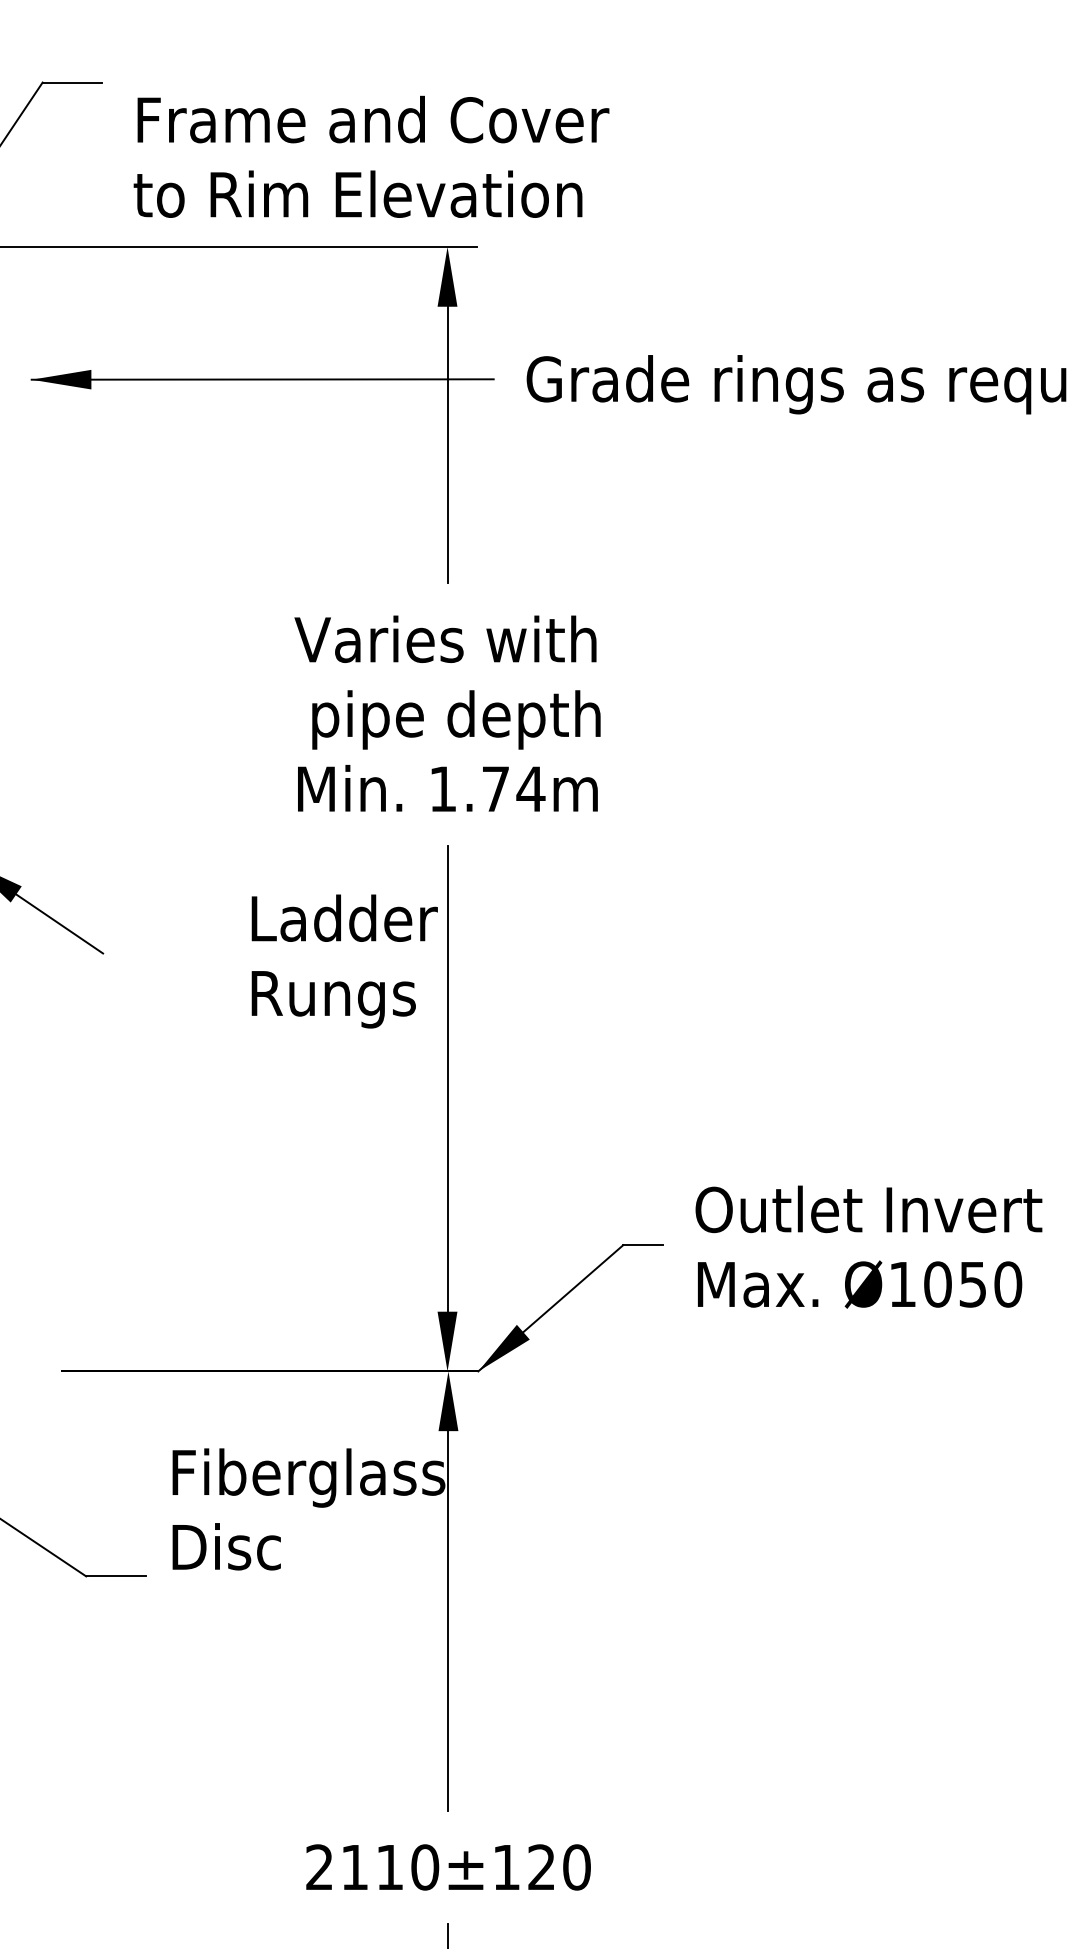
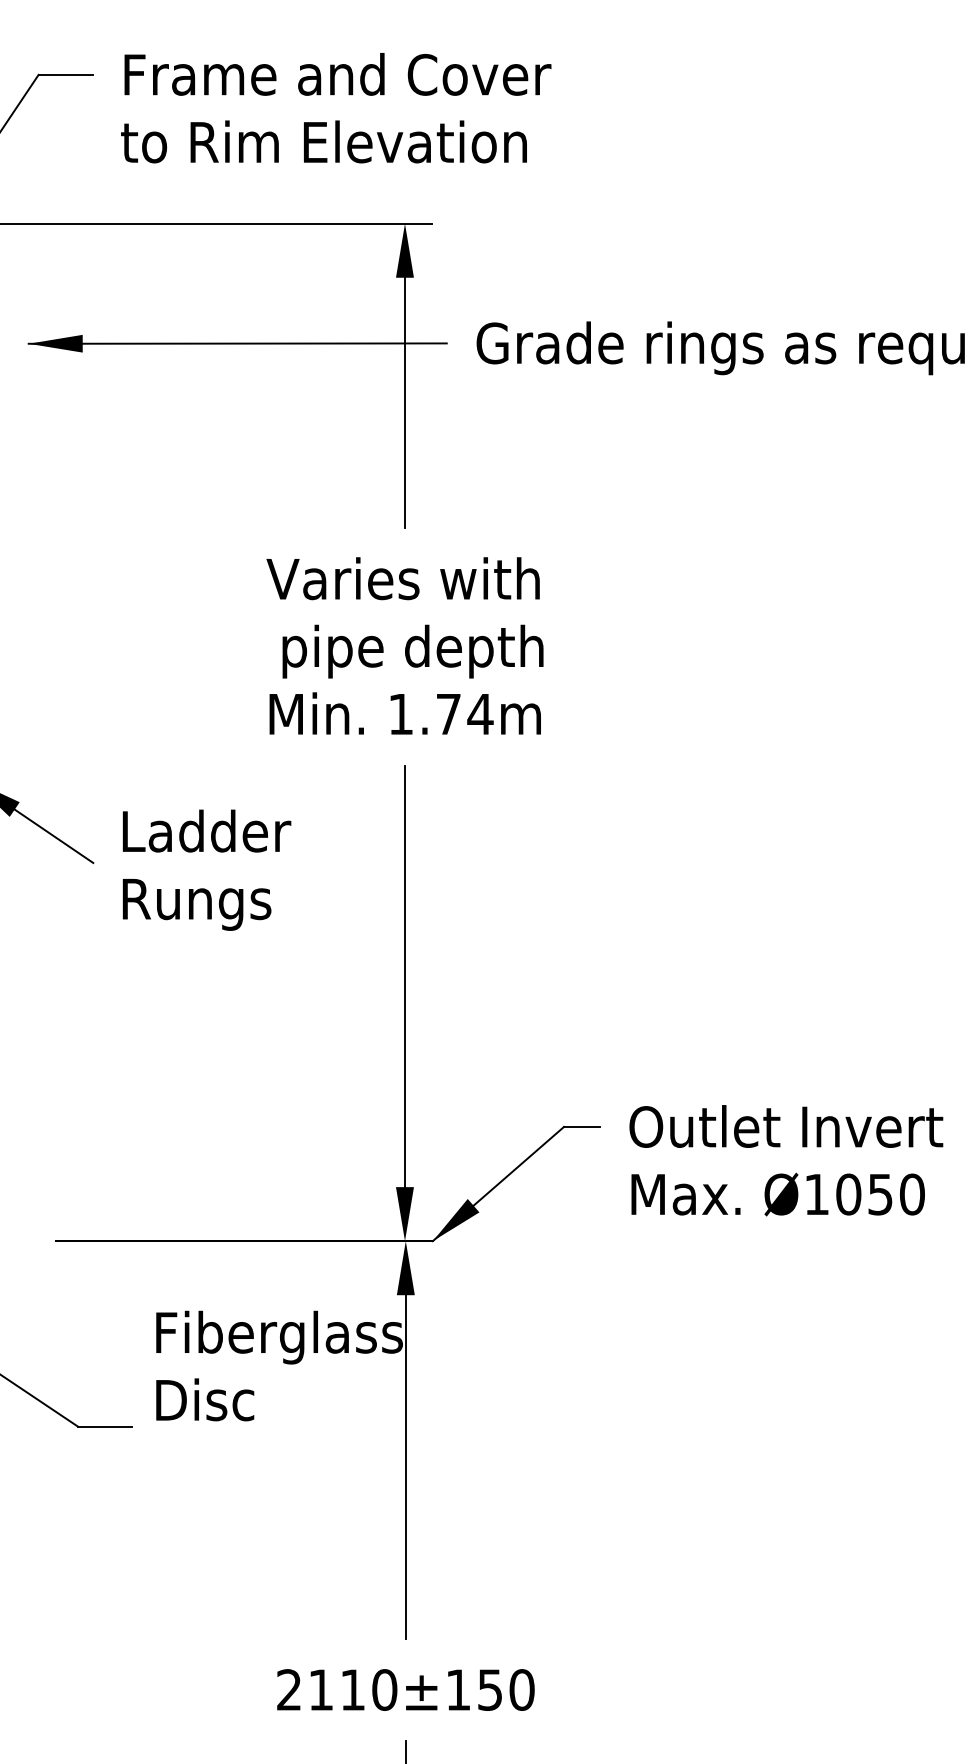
text: (371, 157) -> (336, 108), moved
text: (344, 960) -> (206, 869), moved
text: (869, 1246) -> (786, 1160), moved
text: (540, 1866) -> (489, 1689), 2110±120 -> 2110±150

